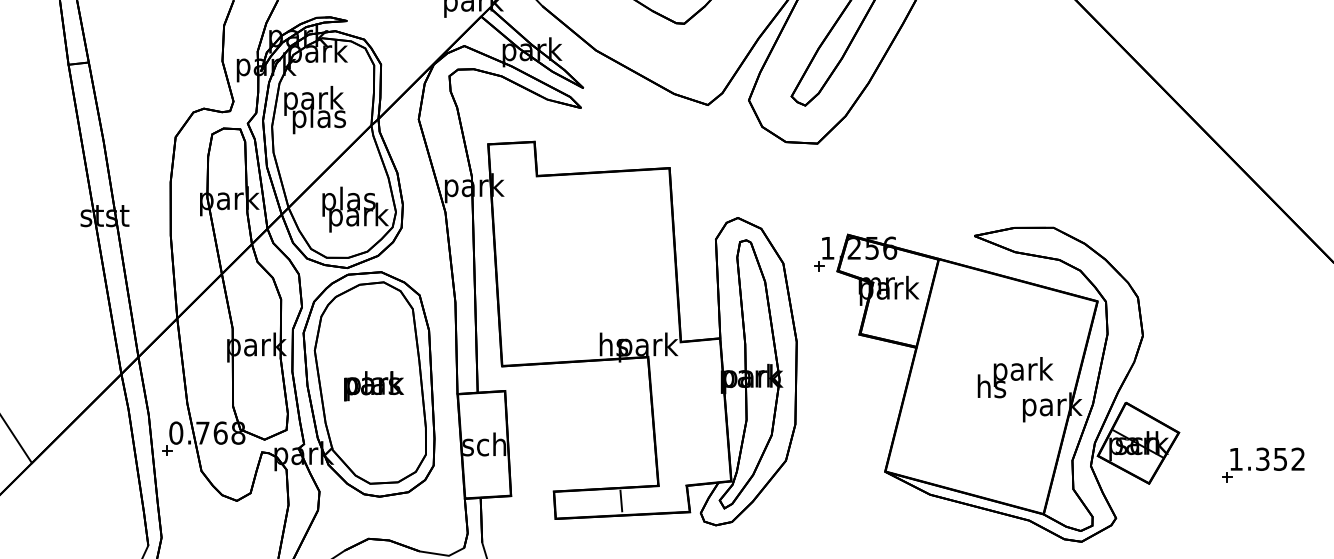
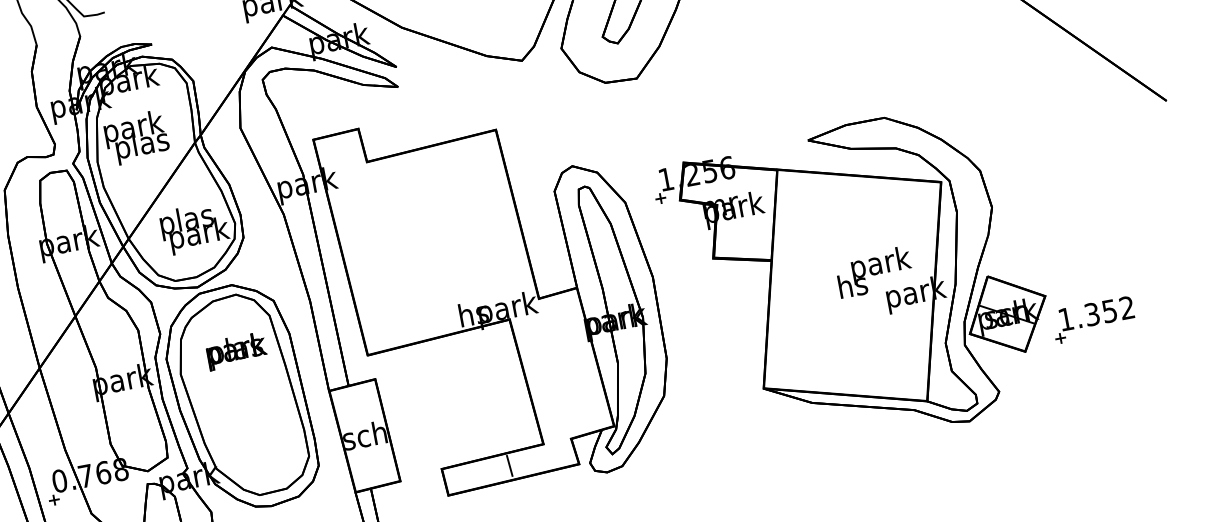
text: (373, 386) -> (236, 351), moved
part: (1263, 464) -> (1093, 319), moved

